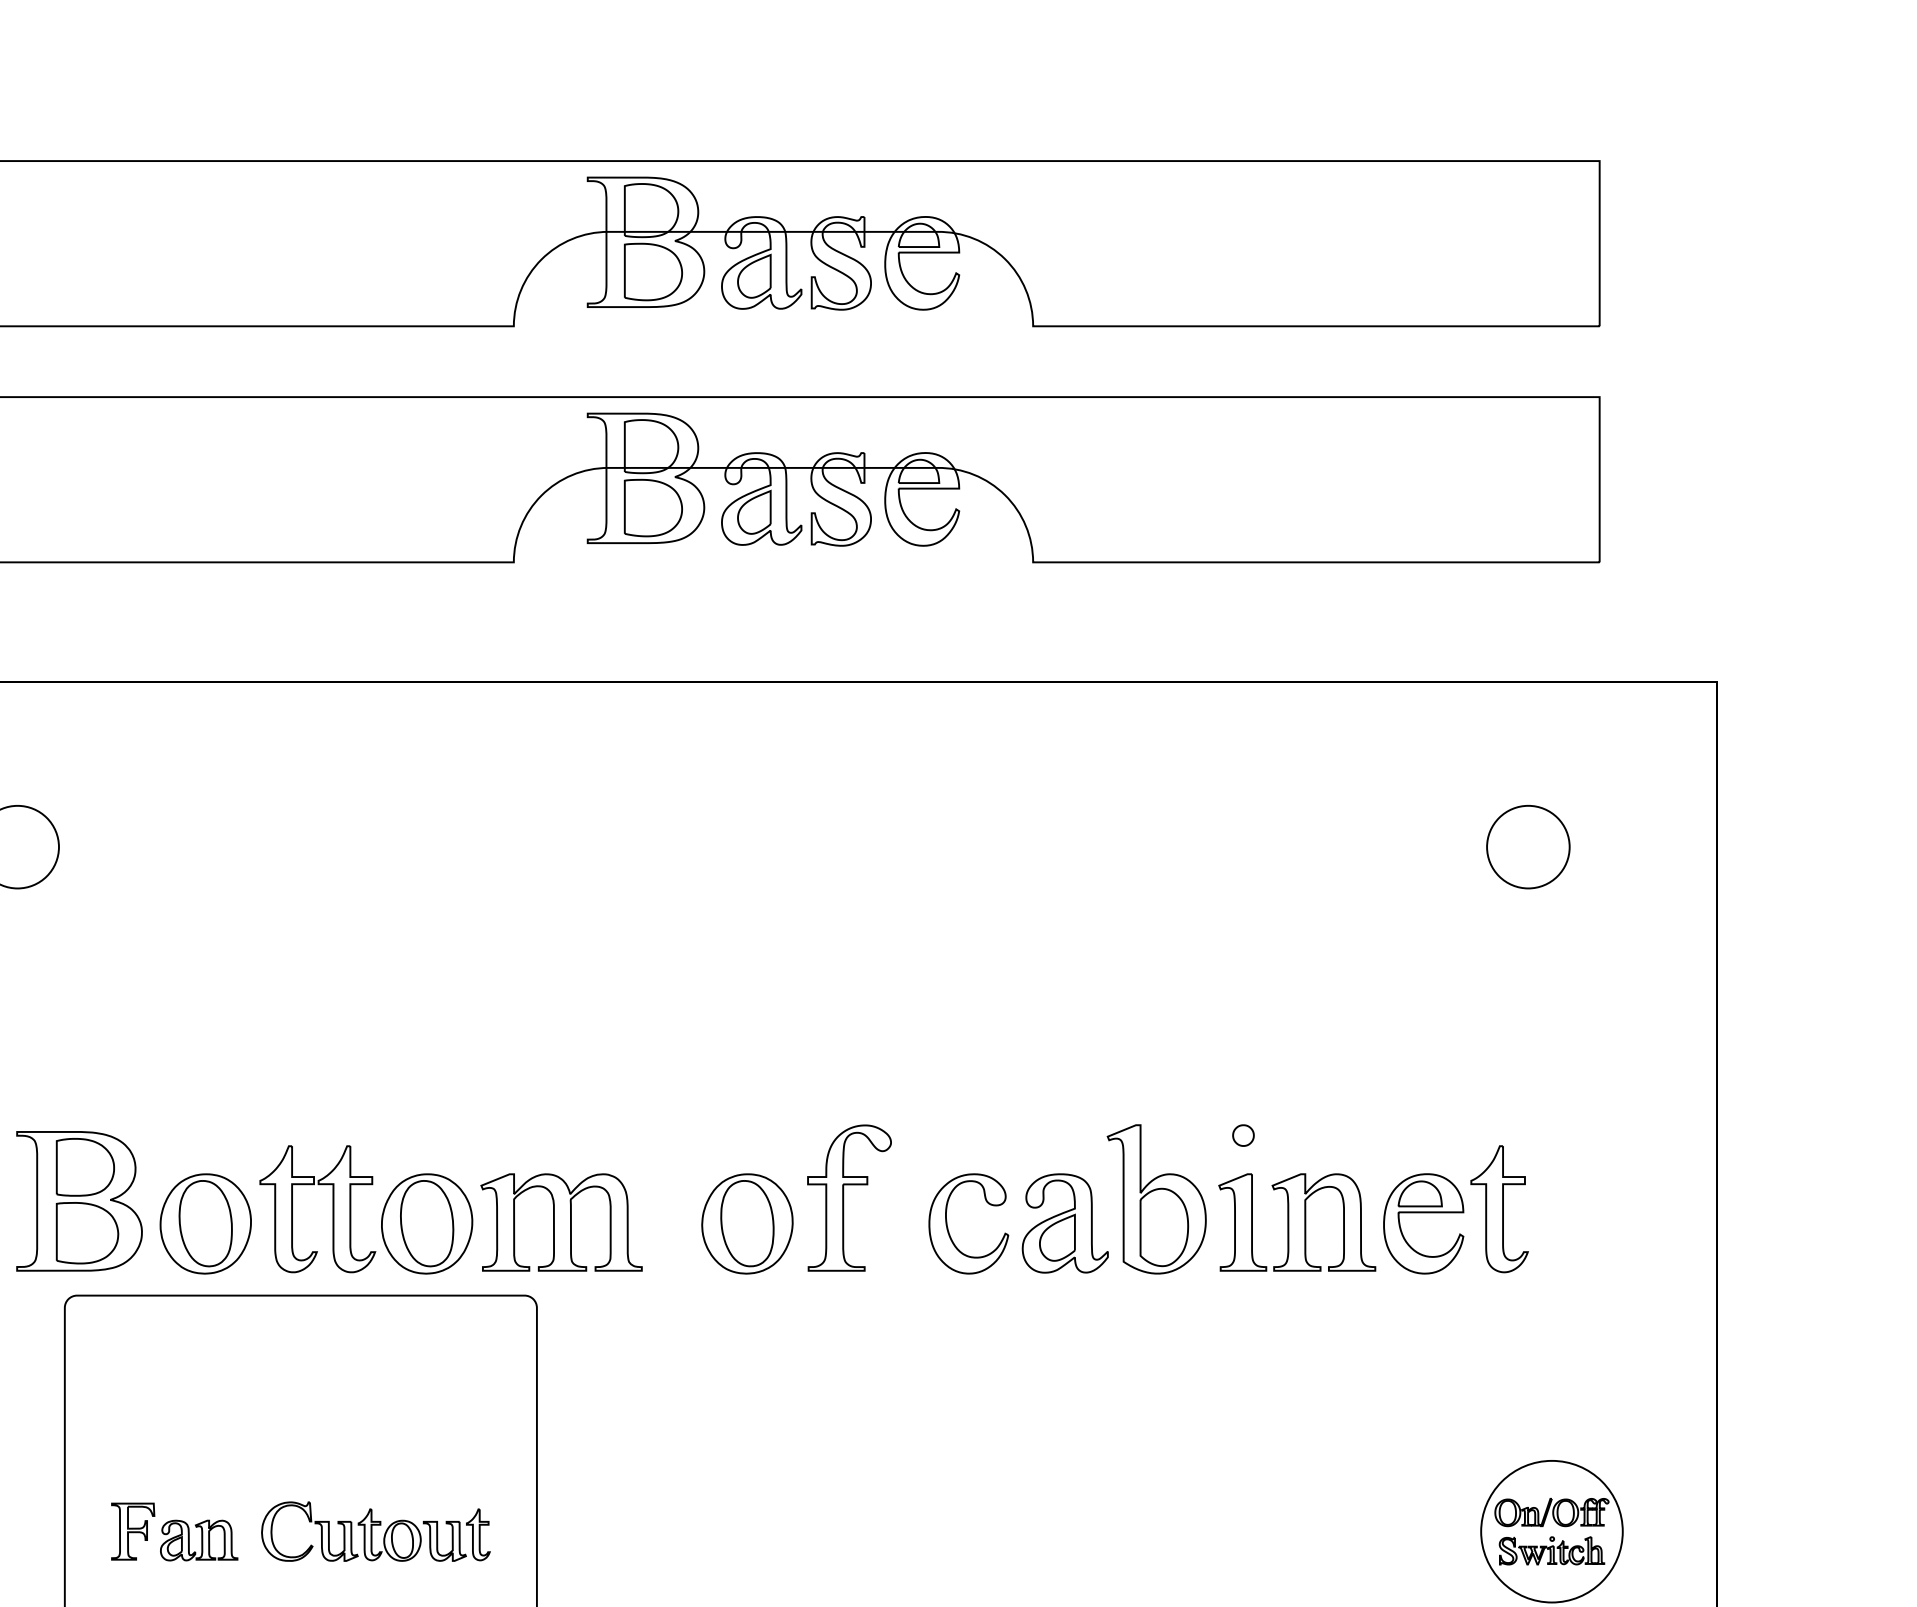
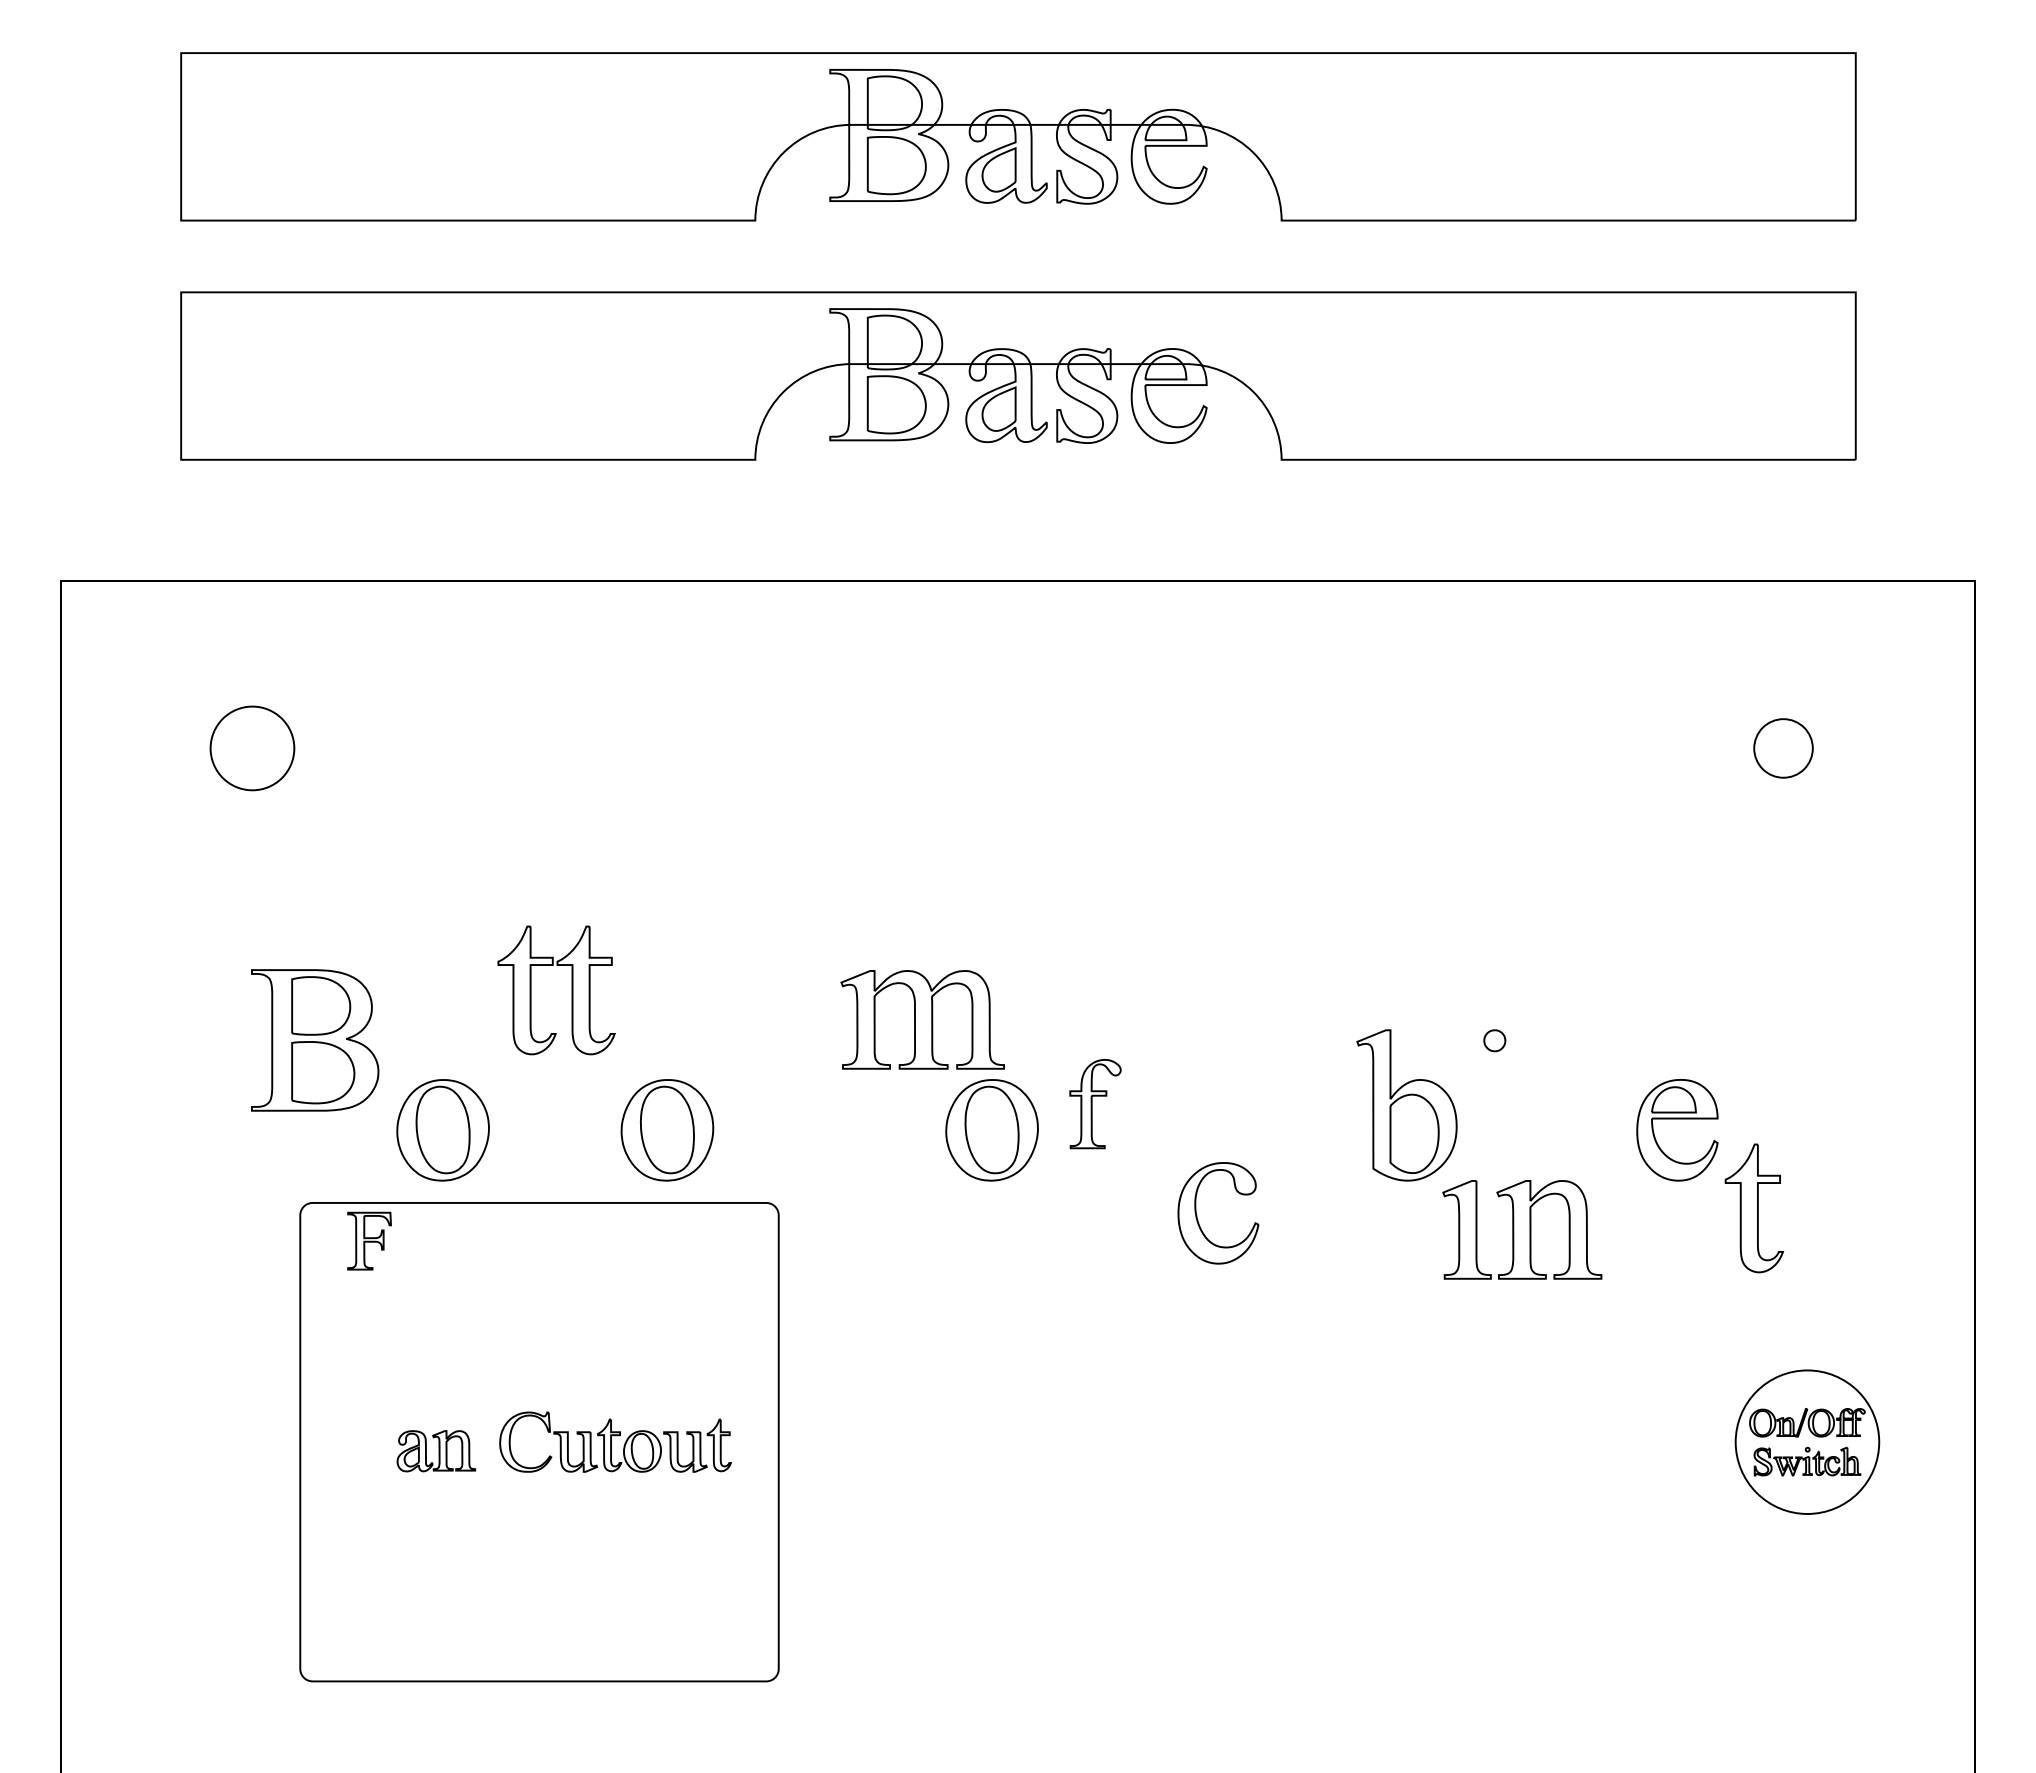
part: (1528, 847) -> (1783, 748), size x0.7
part: (849, 1197) -> (1095, 1103), size x0.6
part: (79, 1201) -> (315, 1040), moved
part: (332, 1209) -> (571, 990), moved
part: (1499, 1209) -> (1754, 1208), moved
part: (561, 1222) -> (922, 1019), moved
part: (1297, 1222) -> (1522, 1229), moved
part: (1065, 1223) -> (1314, 1129), removed
part: (948, 1226) -> (1197, 1215), moved
part: (133, 1530) -> (369, 1240), moved

